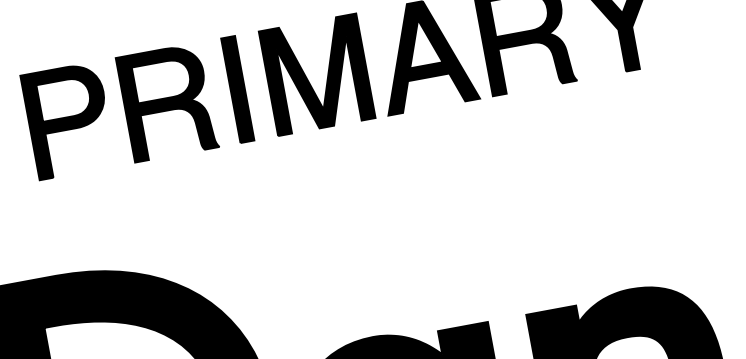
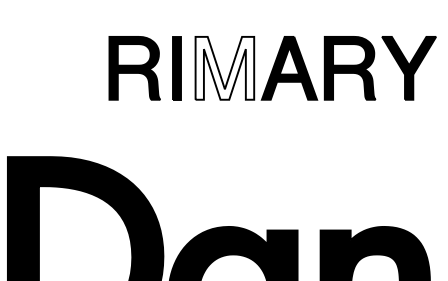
fill: (316, 73) -> (224, 67), removed
part: (69, 121) -> (75, 68), removed

